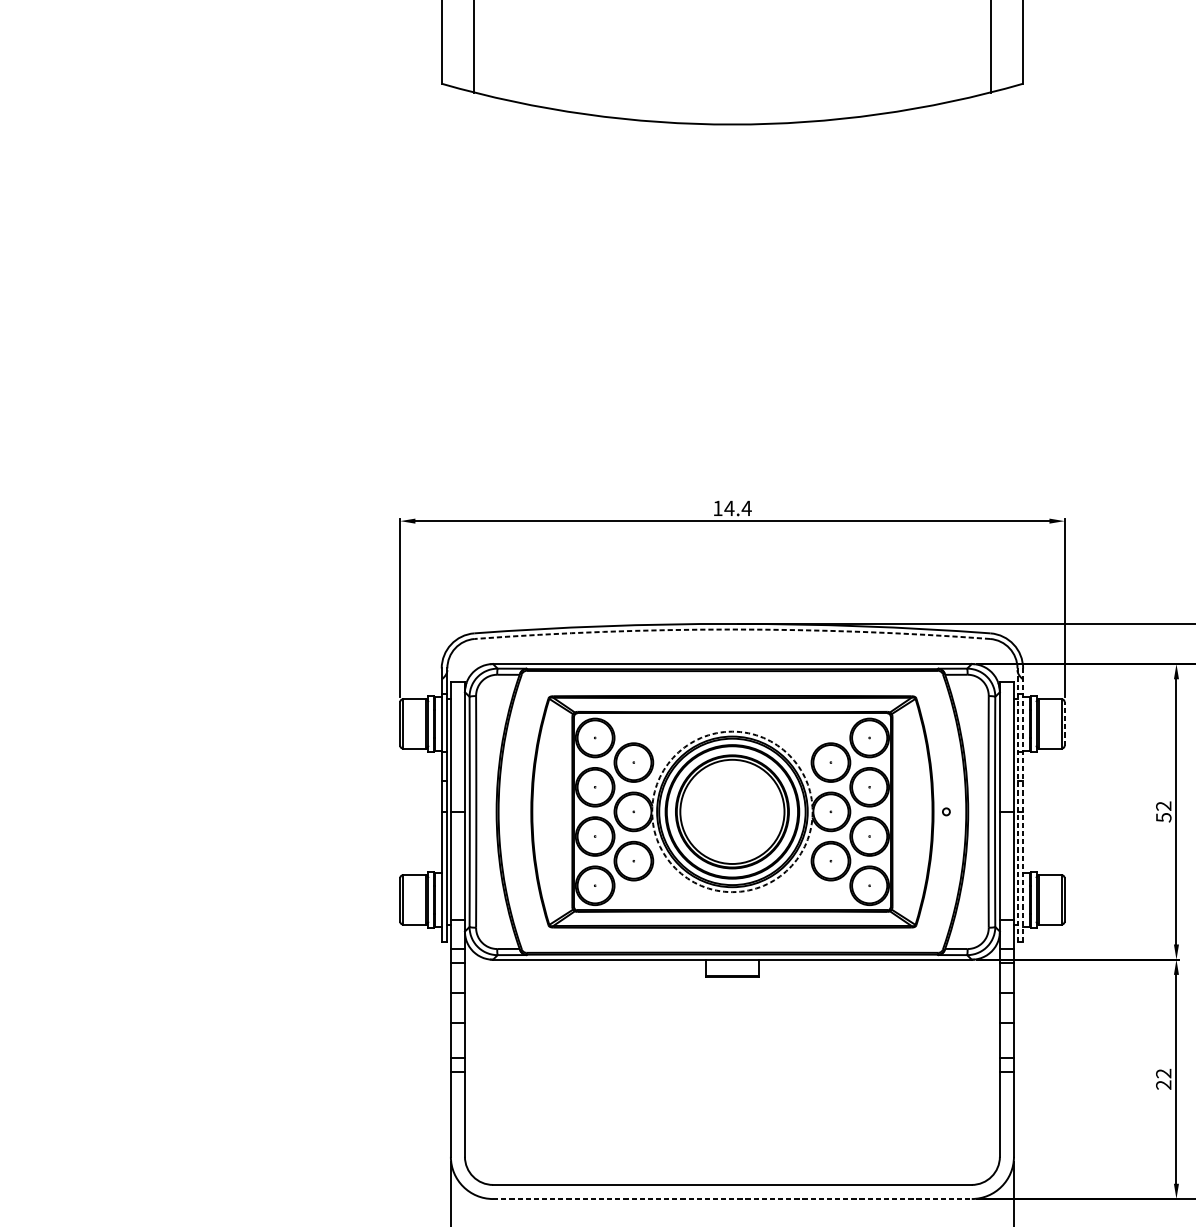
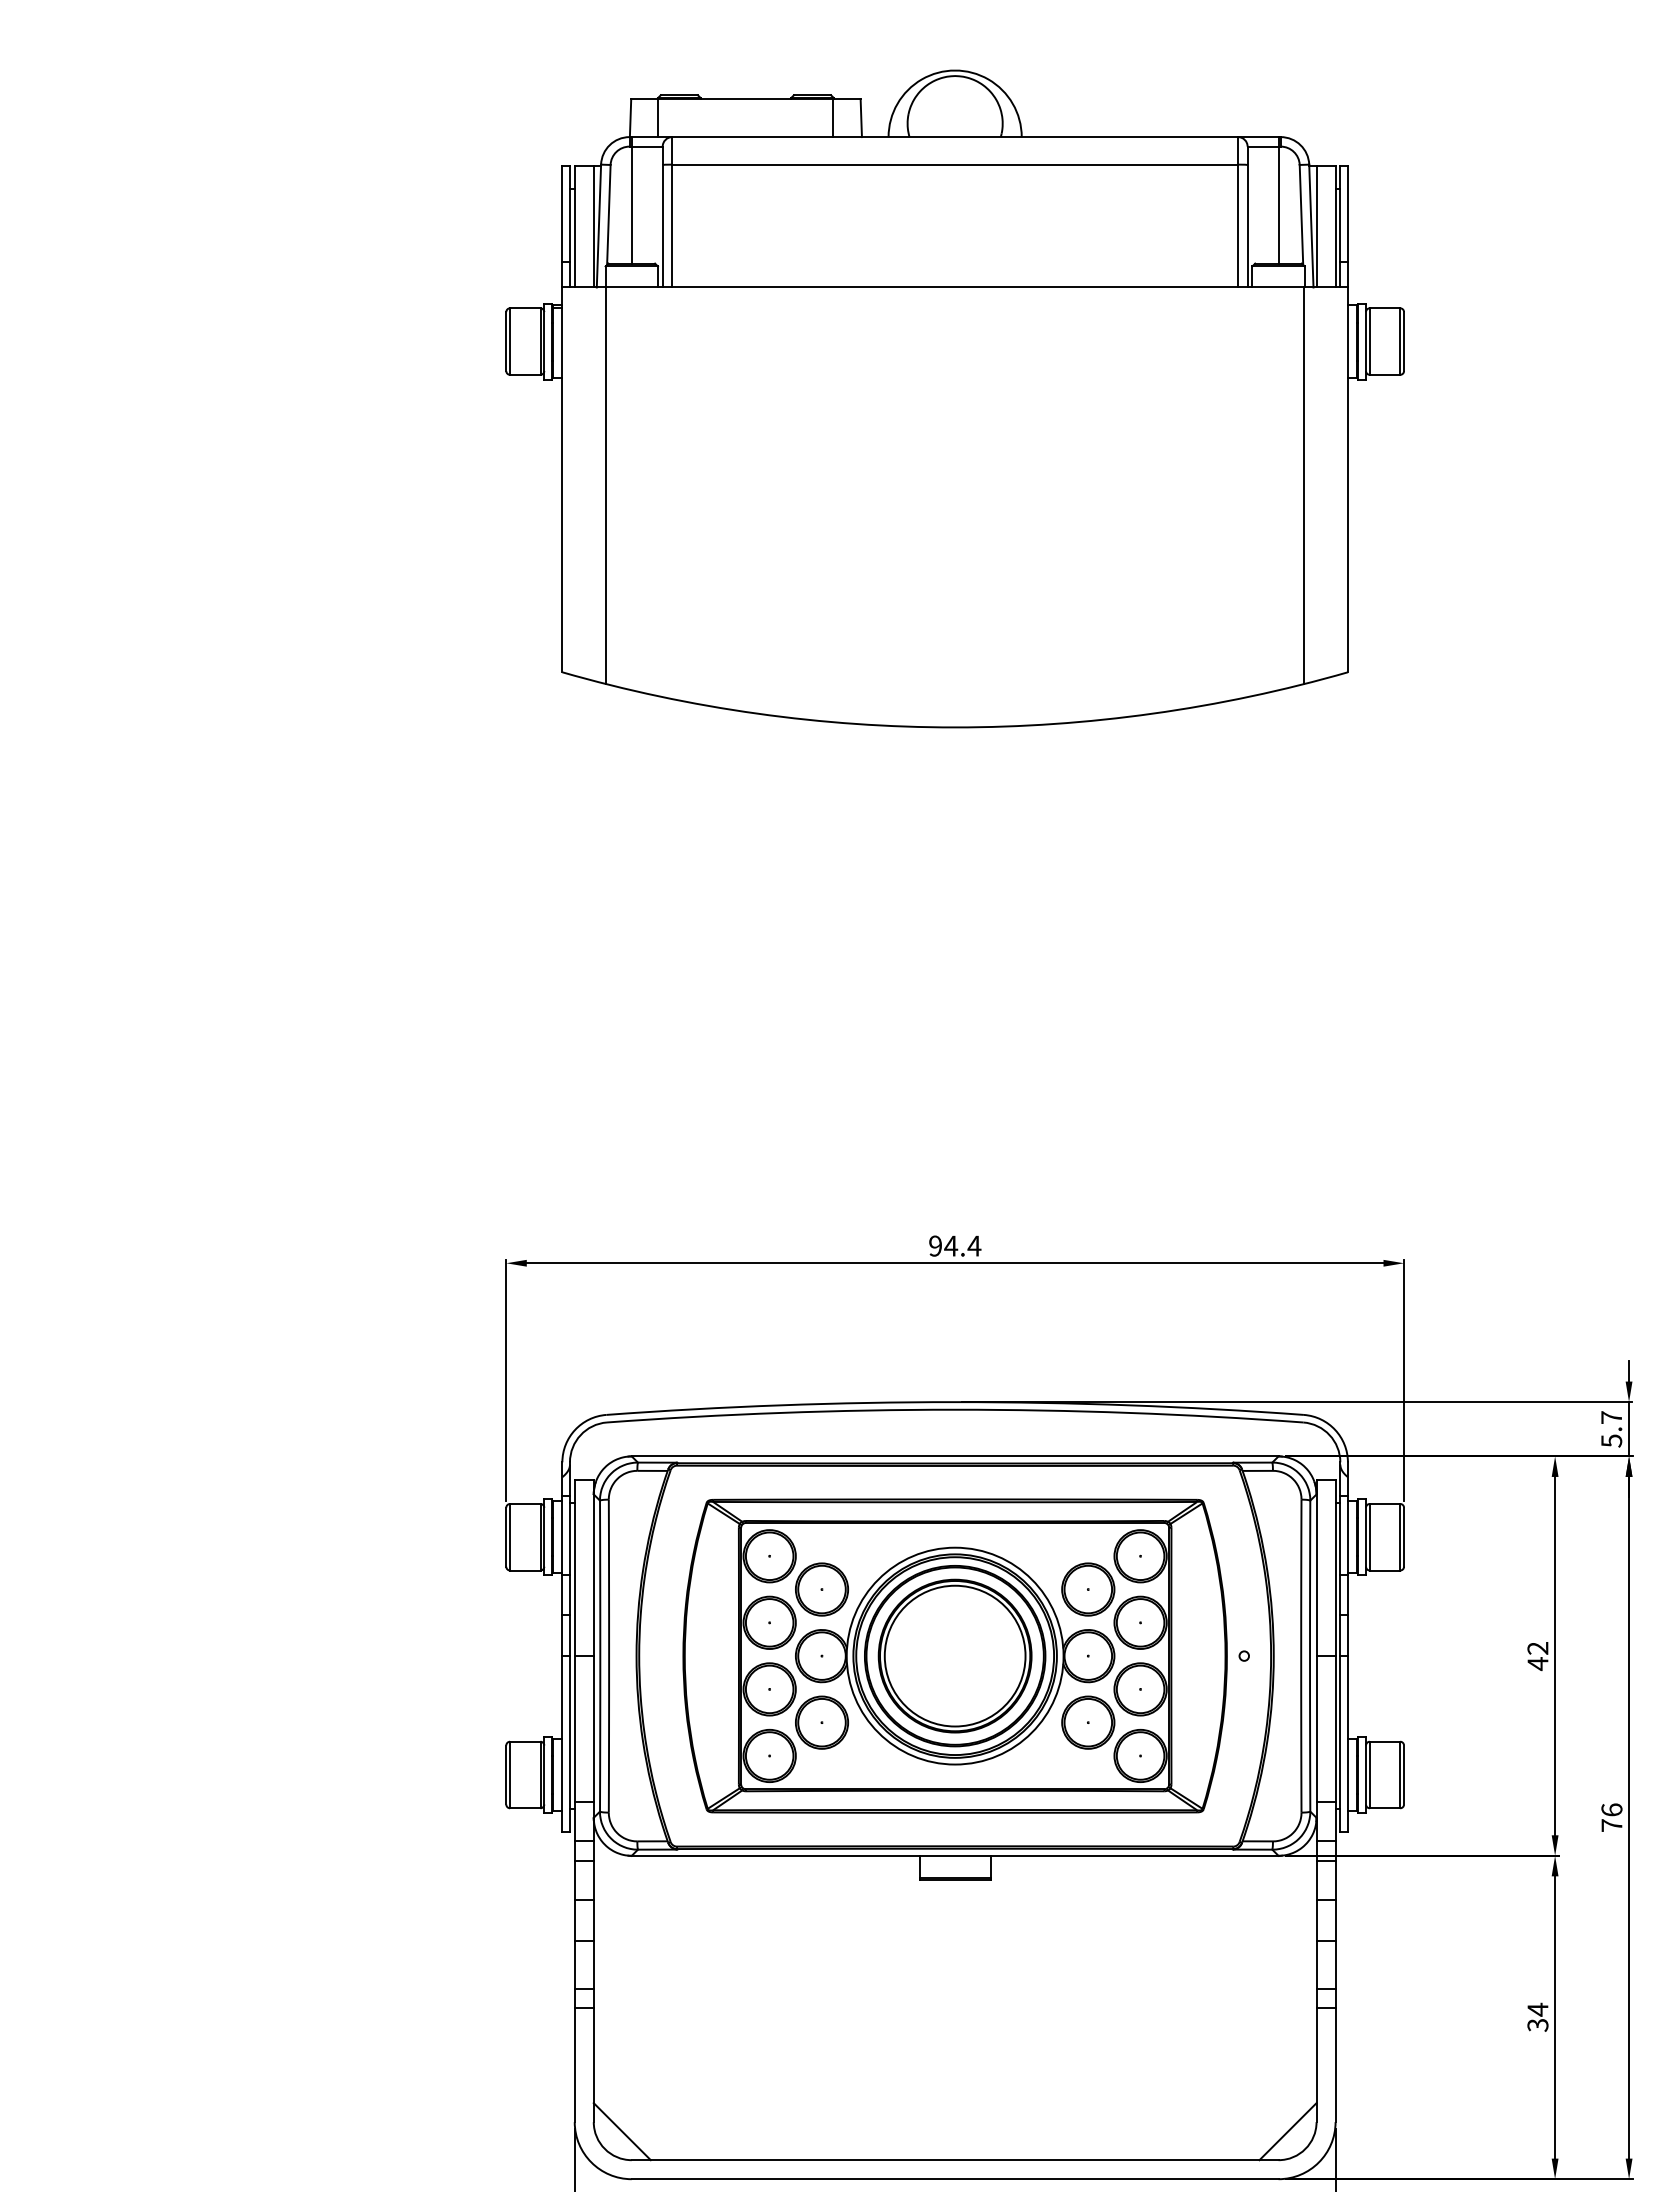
text: (717, 507) -> (935, 1245), 14.4 -> 94.4
arc: (732, 629) -> (955, 1409), dashed -> solid
line: (1064, 723) -> (1404, 1536), dashed -> solid
line: (1017, 805) -> (1340, 1647), dashed -> solid
line: (1022, 805) -> (1347, 1647), dashed -> solid
circle: (731, 811) -> (954, 1655), dashed -> solid
text: (1163, 818) -> (1537, 1664), 52 -> 42
text: (1163, 1078) -> (1537, 2016), 22 -> 34
line: (485, 1163) -> (621, 2131), added
line: (978, 1163) -> (1287, 2131), added
line: (732, 1199) -> (955, 2179), dashed -> solid

